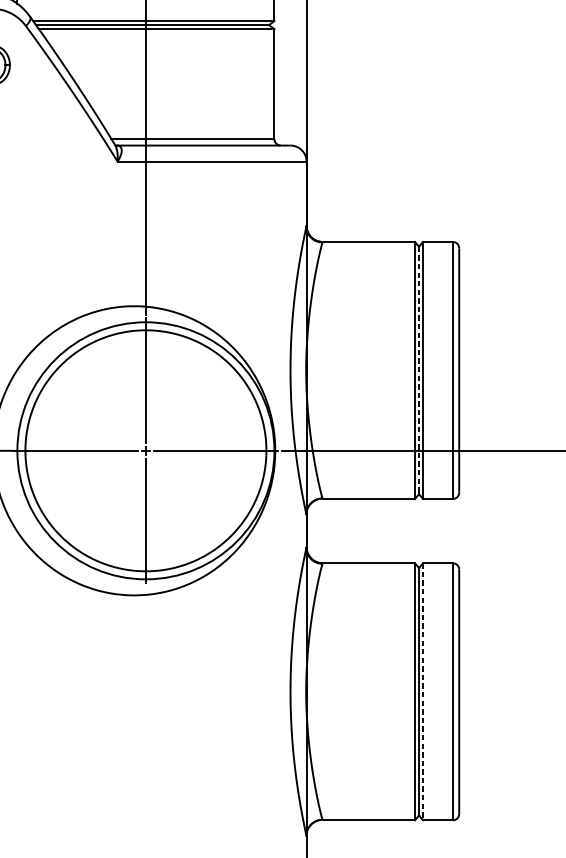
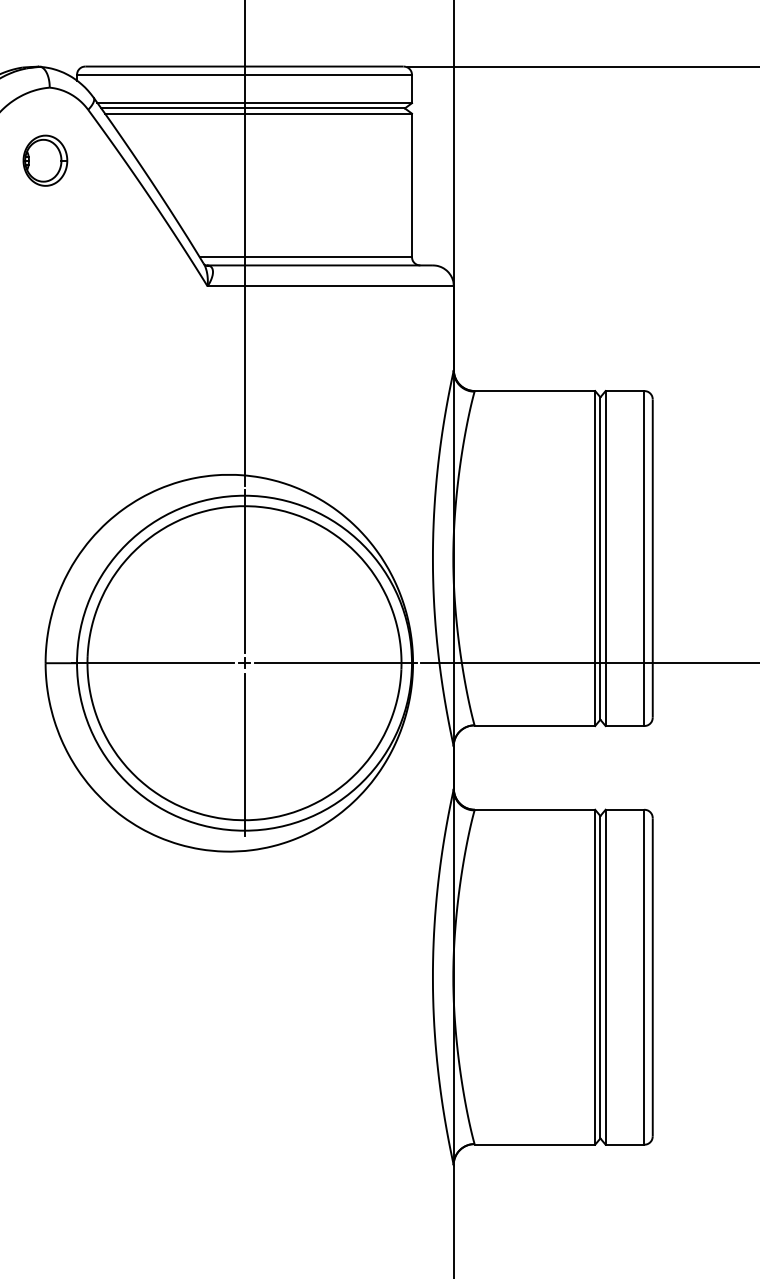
line: (419, 371) -> (600, 559), dashed -> solid
line: (422, 691) -> (605, 977), dashed -> solid

